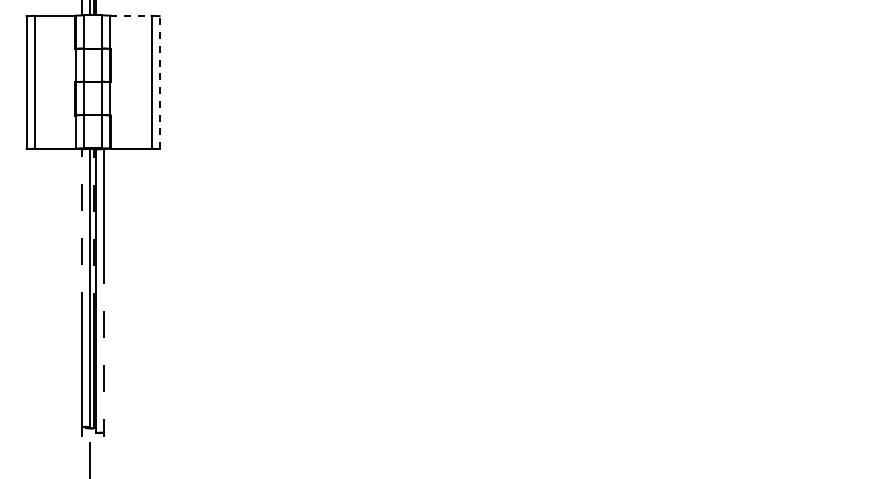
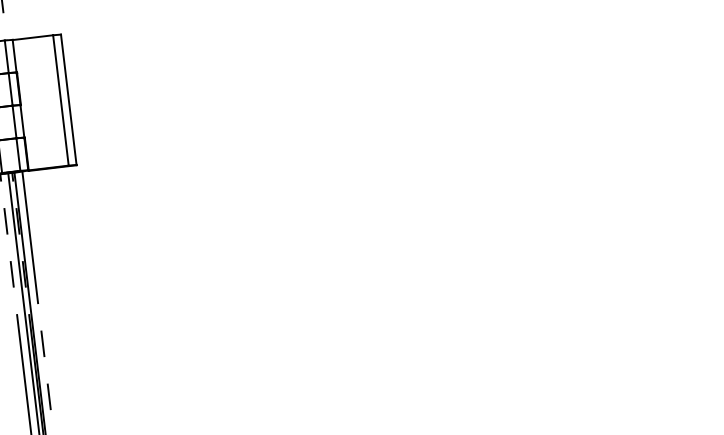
line: (130, 15) -> (32, 37), dashed -> solid
line: (159, 82) -> (68, 99), dashed -> solid

